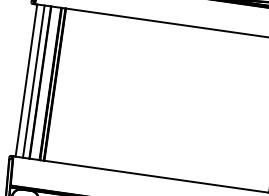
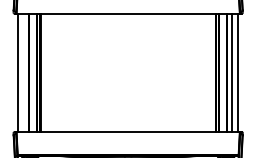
line: (34, 81) -> (24, 72), removed

